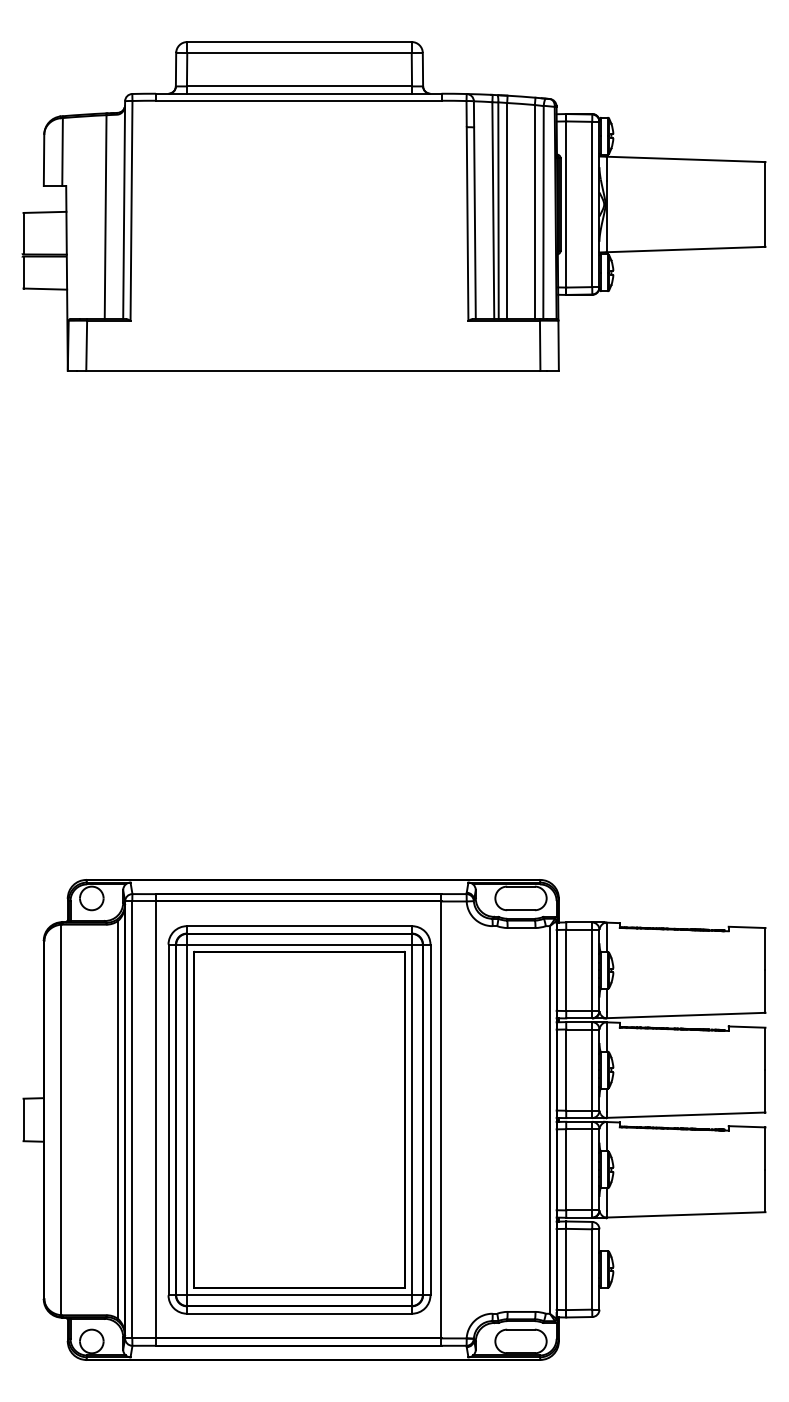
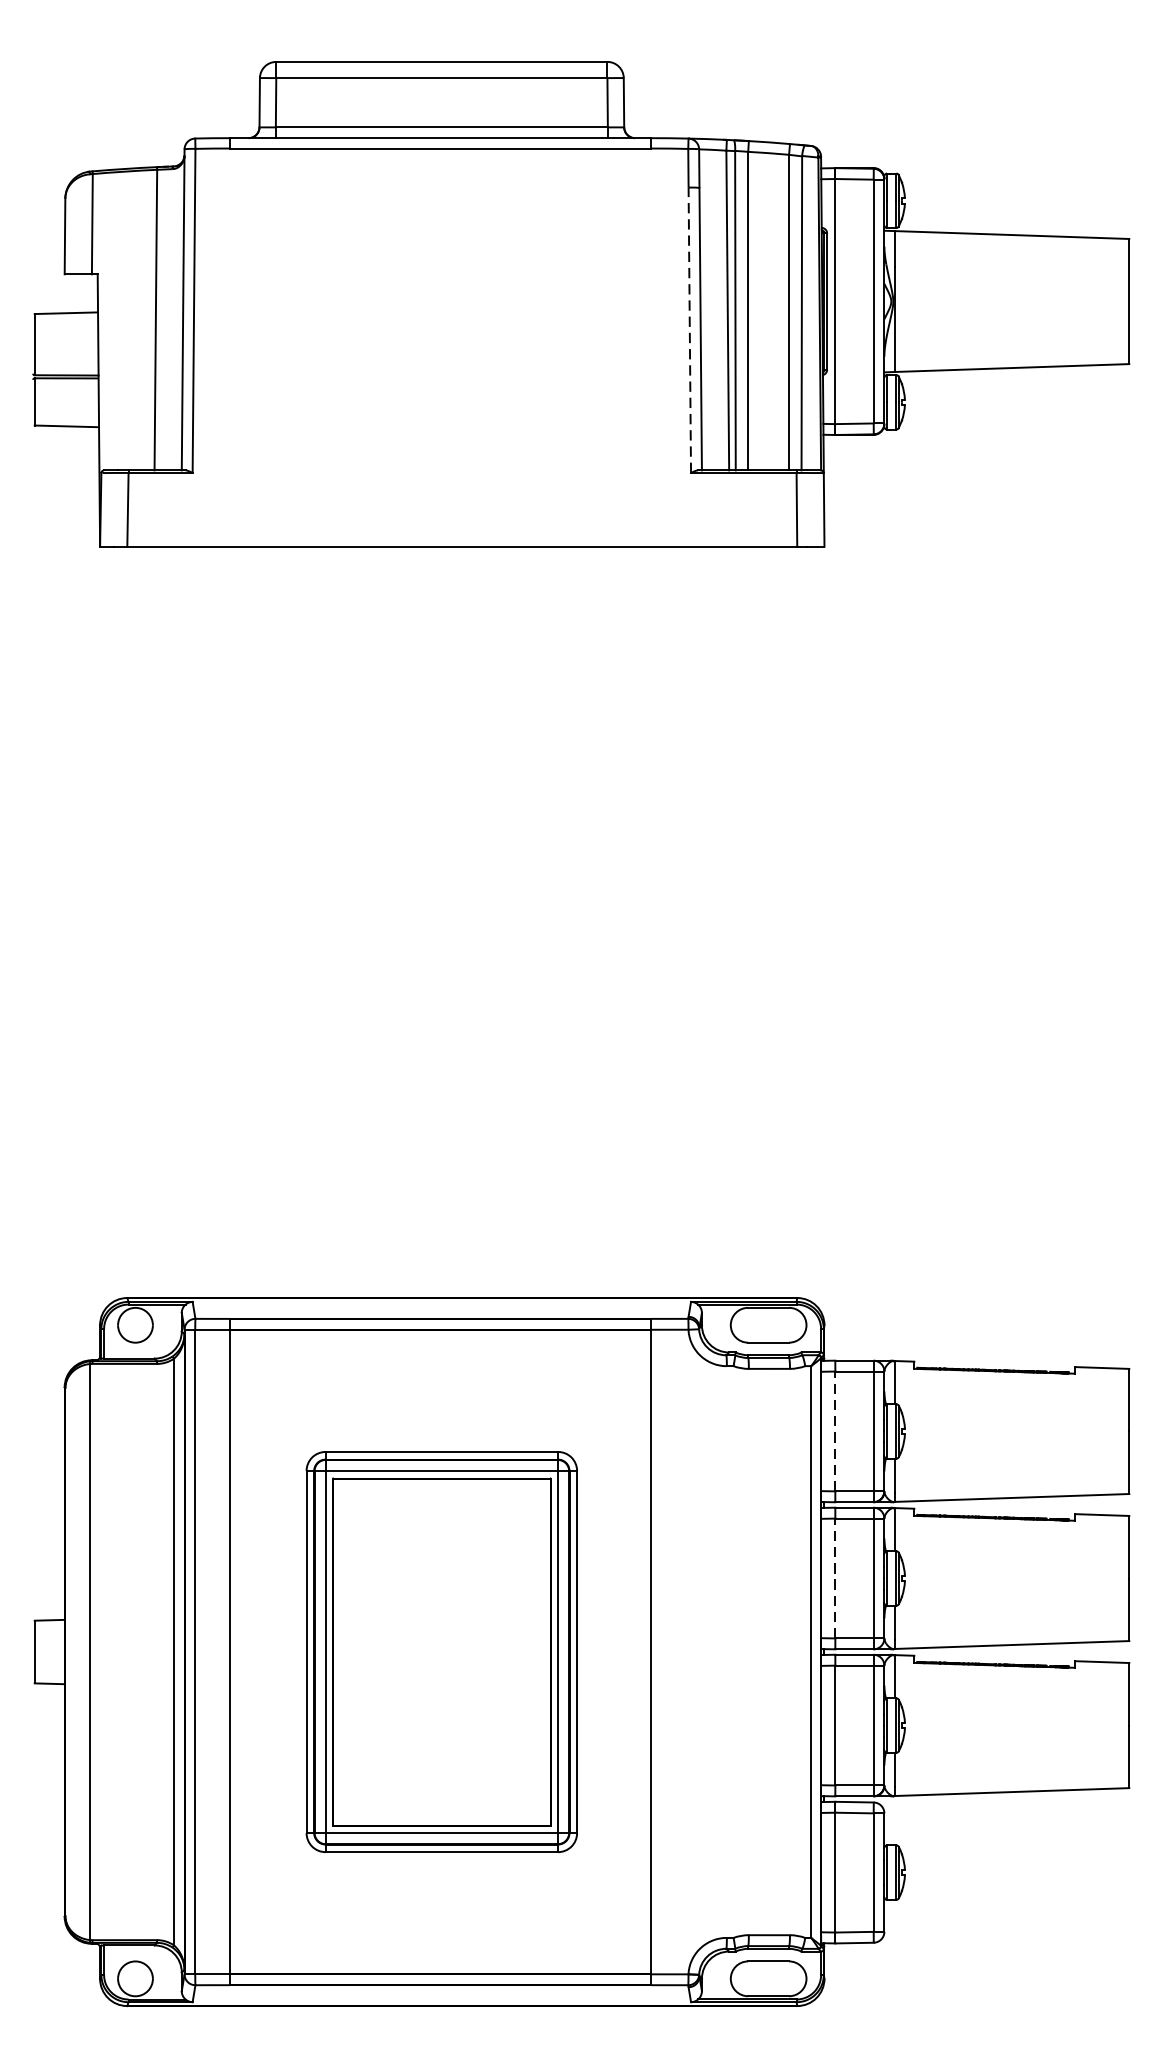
line: (467, 223) -> (689, 329), solid -> dashed
line: (566, 970) -> (835, 1431), solid -> dashed
line: (566, 1070) -> (835, 1579), solid -> dashed
part: (299, 1119) -> (441, 1651), size x0.7

